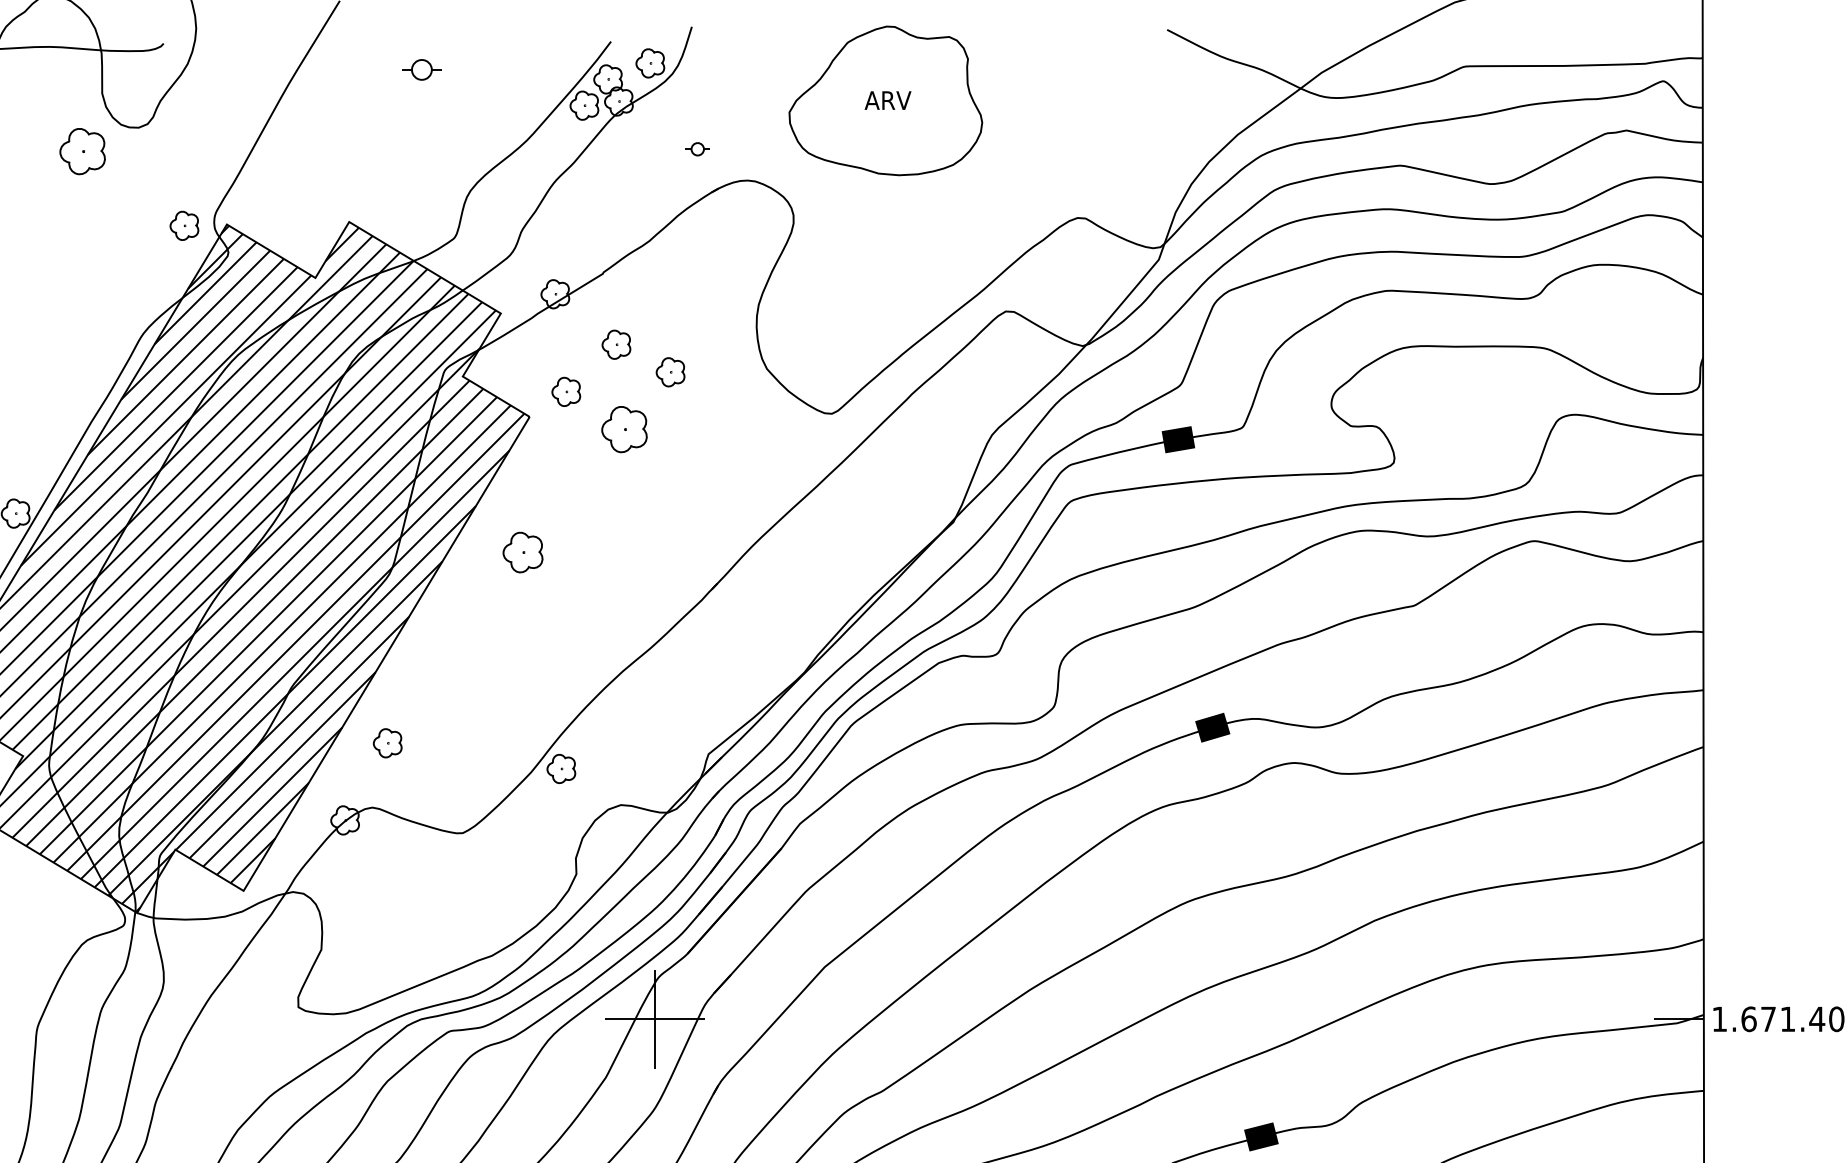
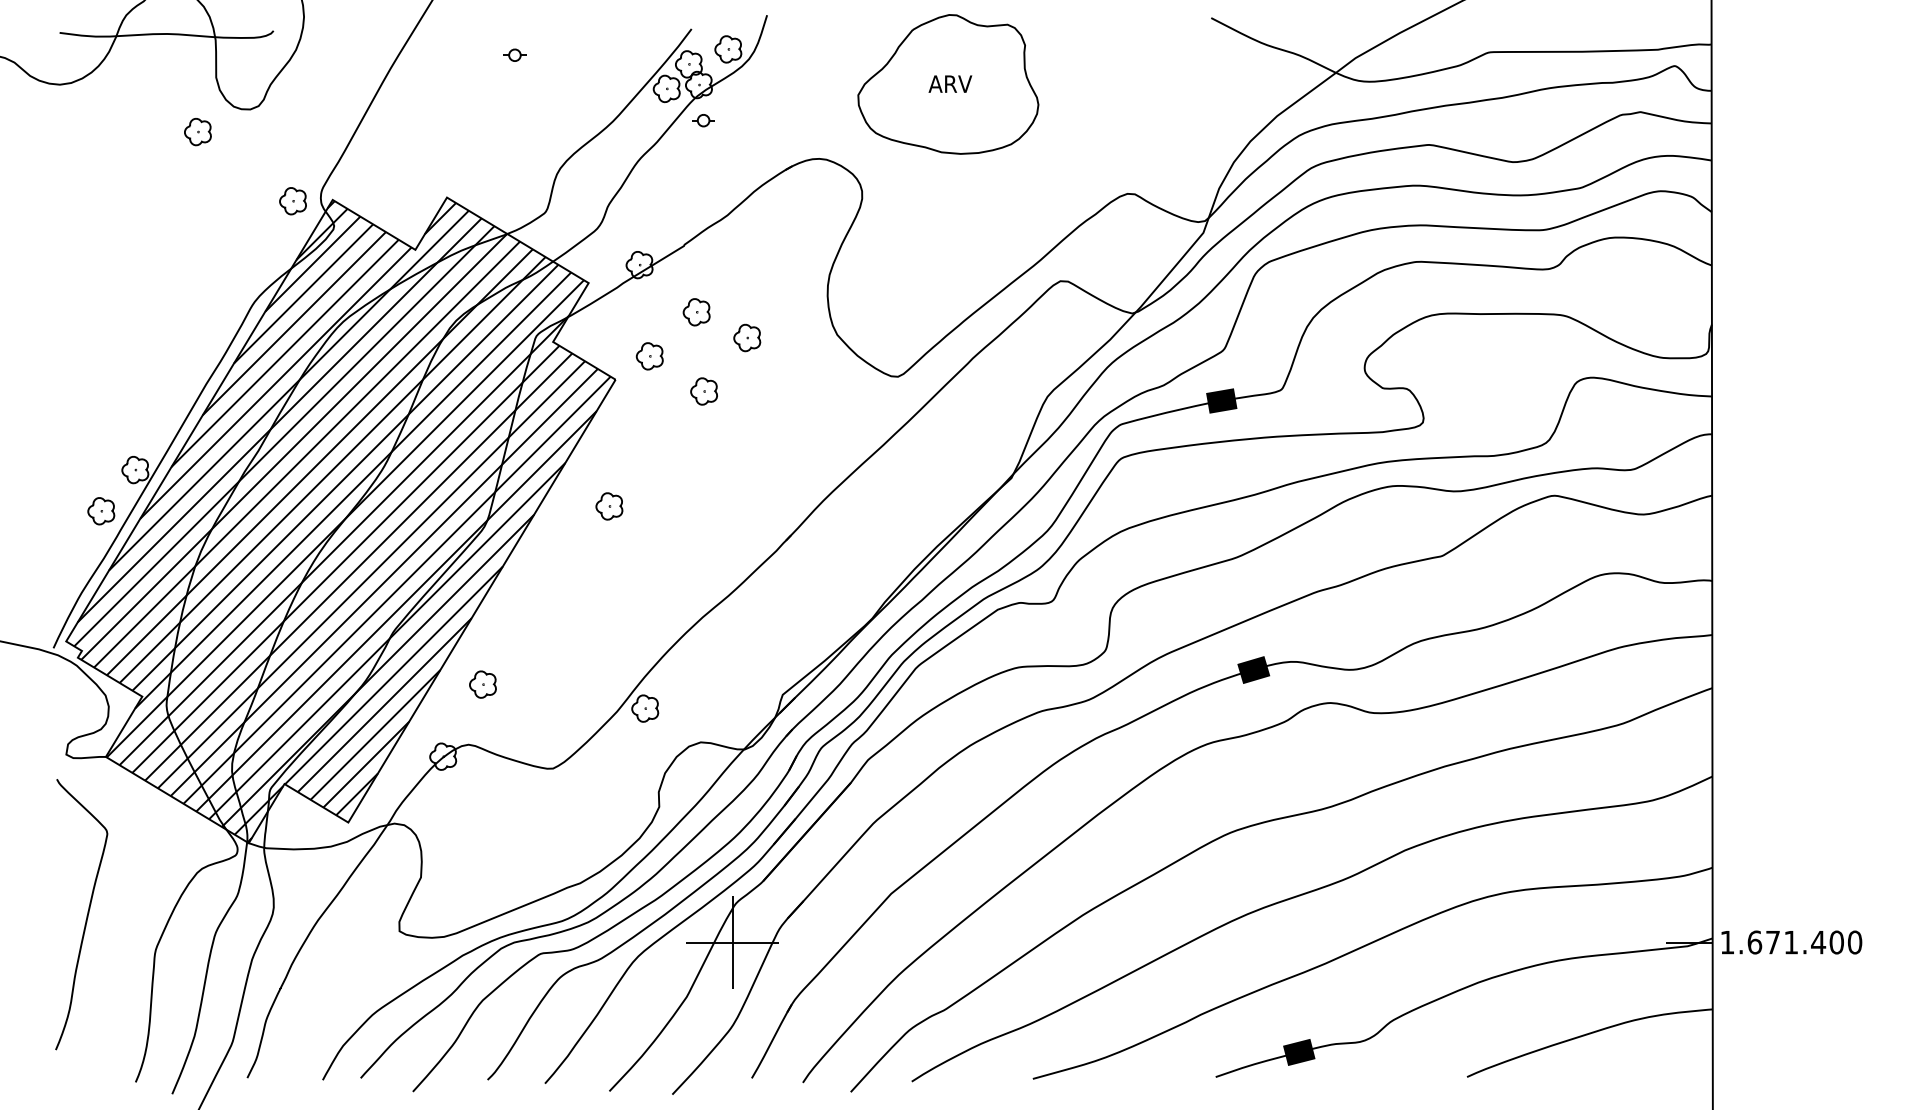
part: (421, 68) -> (514, 54), size x0.62
part: (697, 149) -> (703, 120), moved
part: (82, 152) -> (197, 132), size x0.62
part: (623, 429) -> (703, 391), size x0.62
part: (523, 552) -> (609, 506), size x0.71

